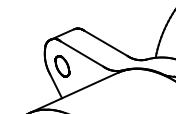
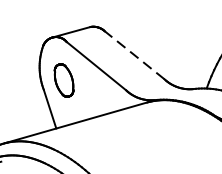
line: (105, 43) -> (134, 55), solid -> dashed

